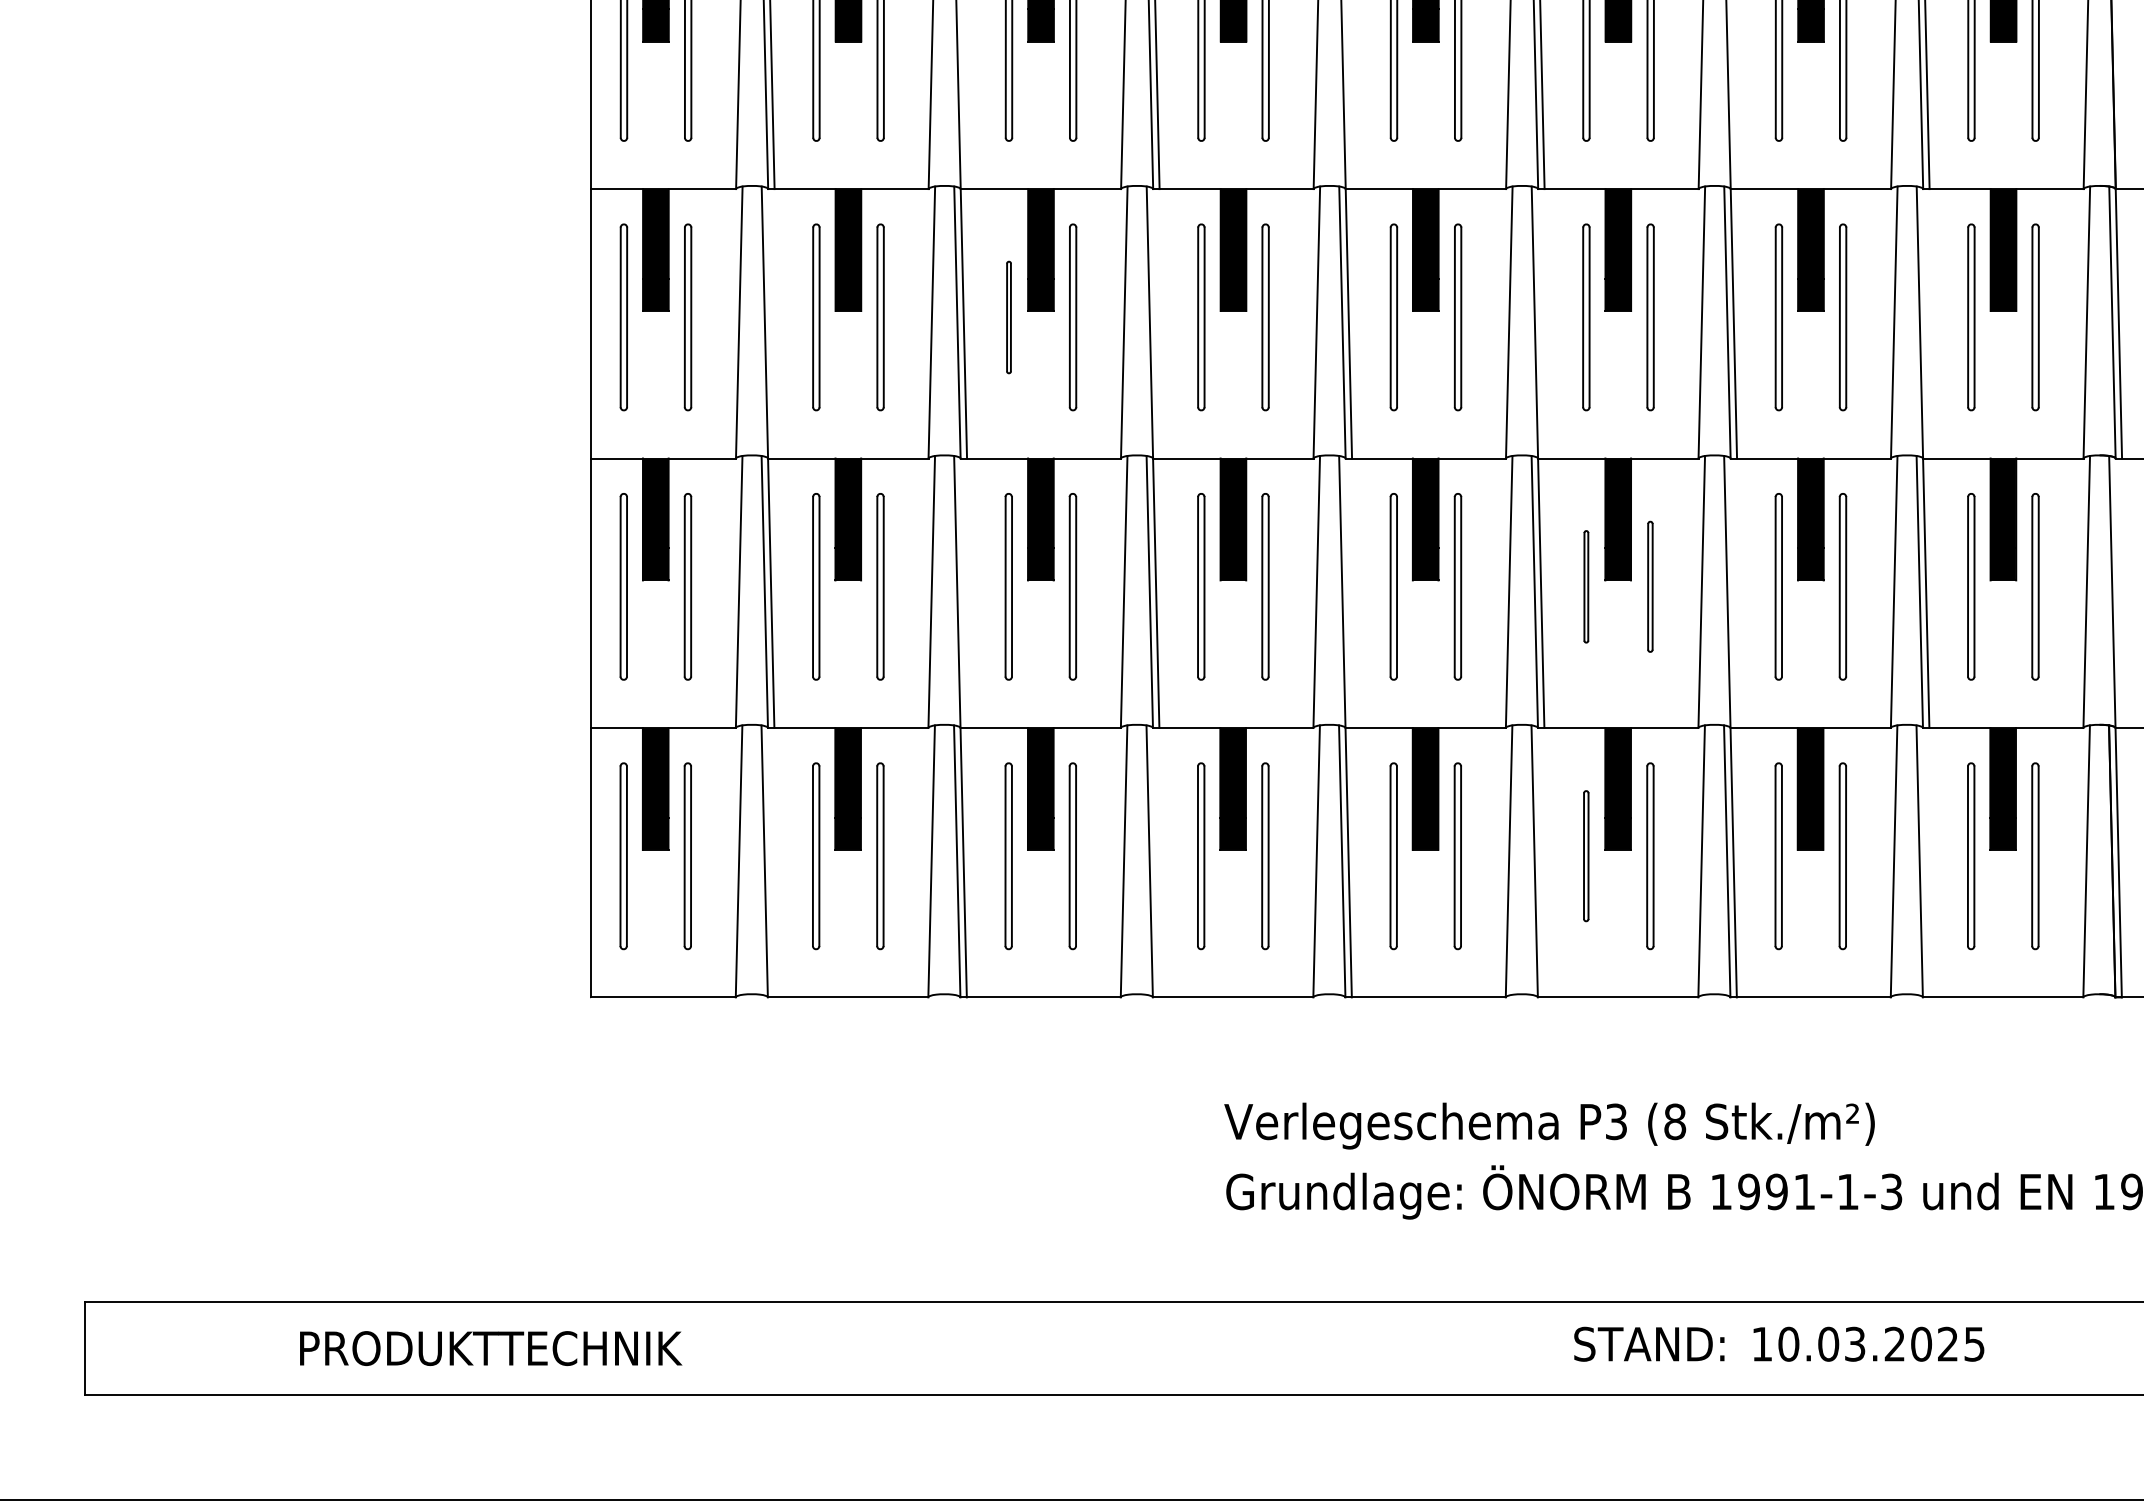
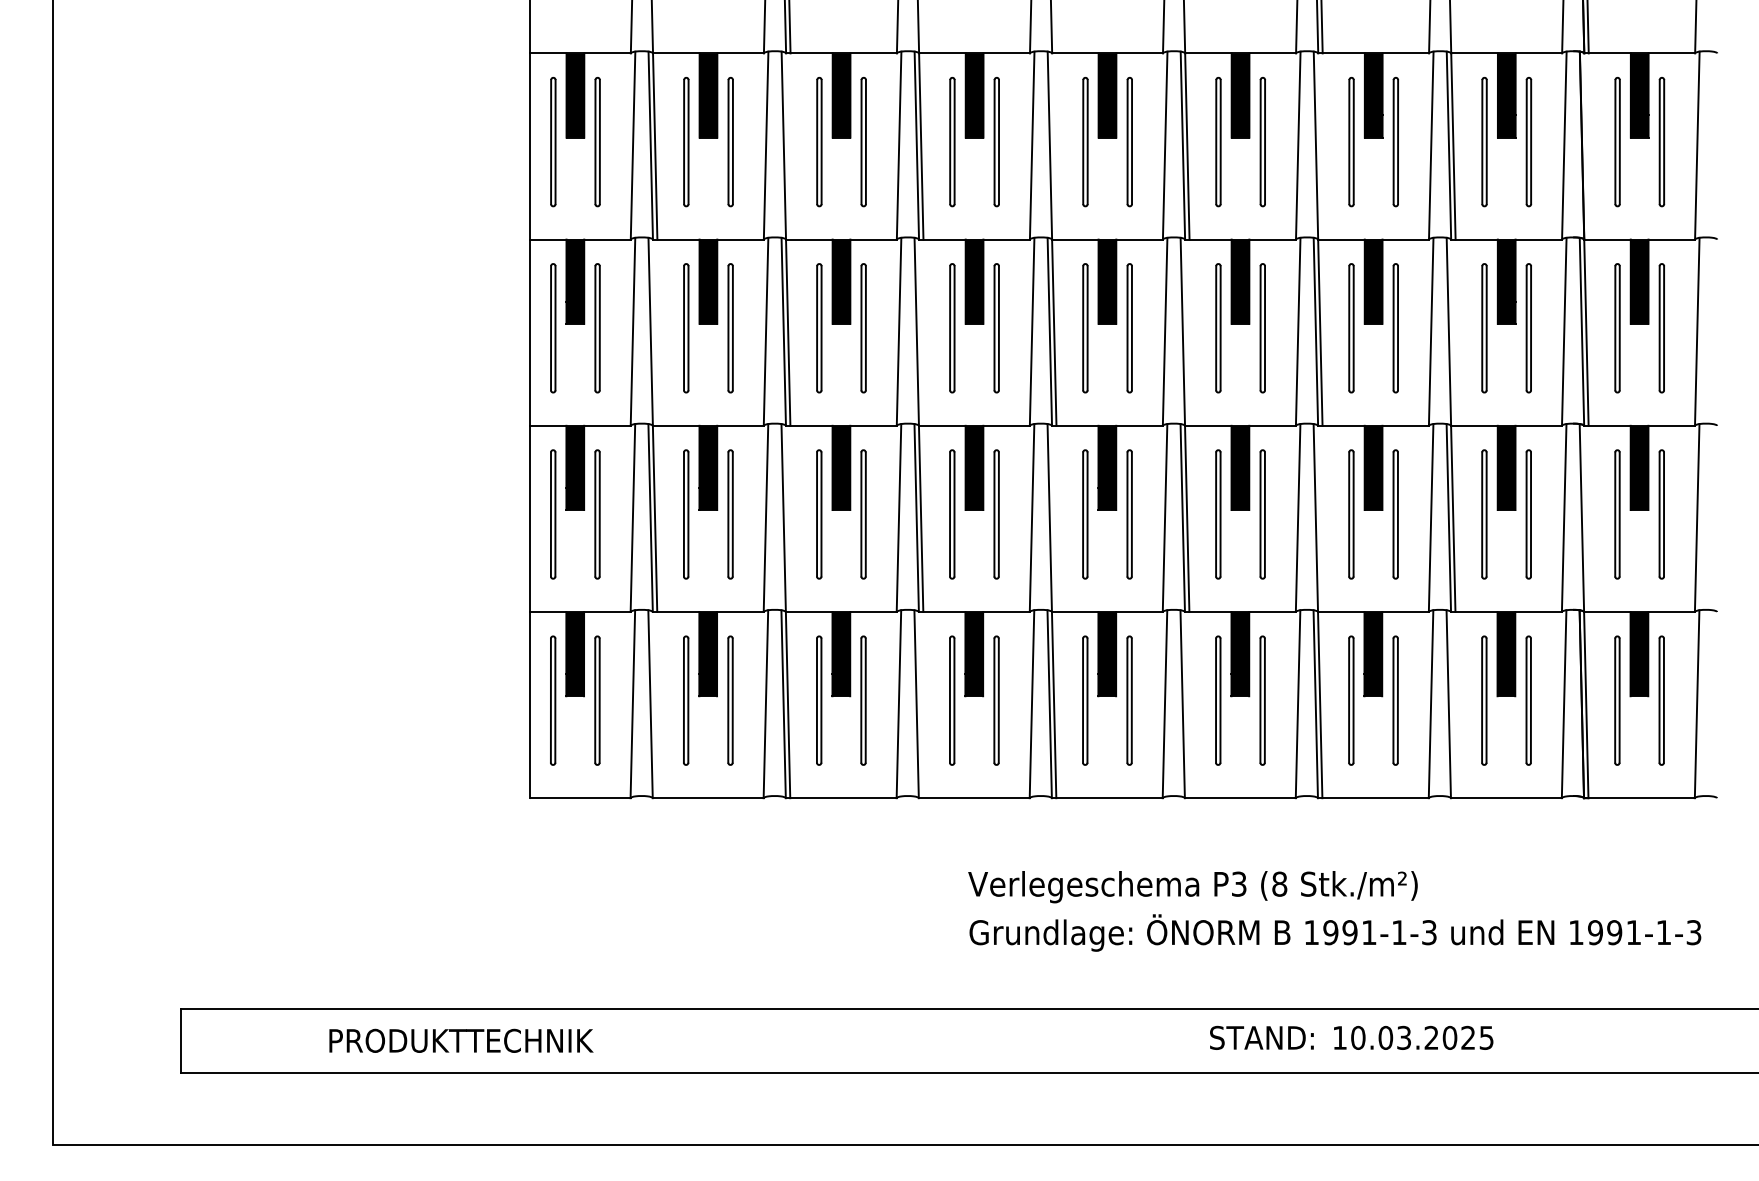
part: (1009, 317) -> (819, 328), size x1.67
part: (1586, 586) -> (1218, 514), size x1.67
part: (1650, 586) -> (1262, 514), size x1.43
part: (1586, 856) -> (1218, 700), size x1.43

